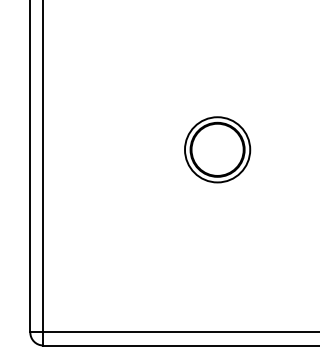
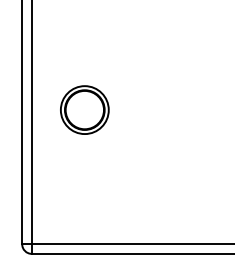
part: (217, 149) -> (84, 109), moved

